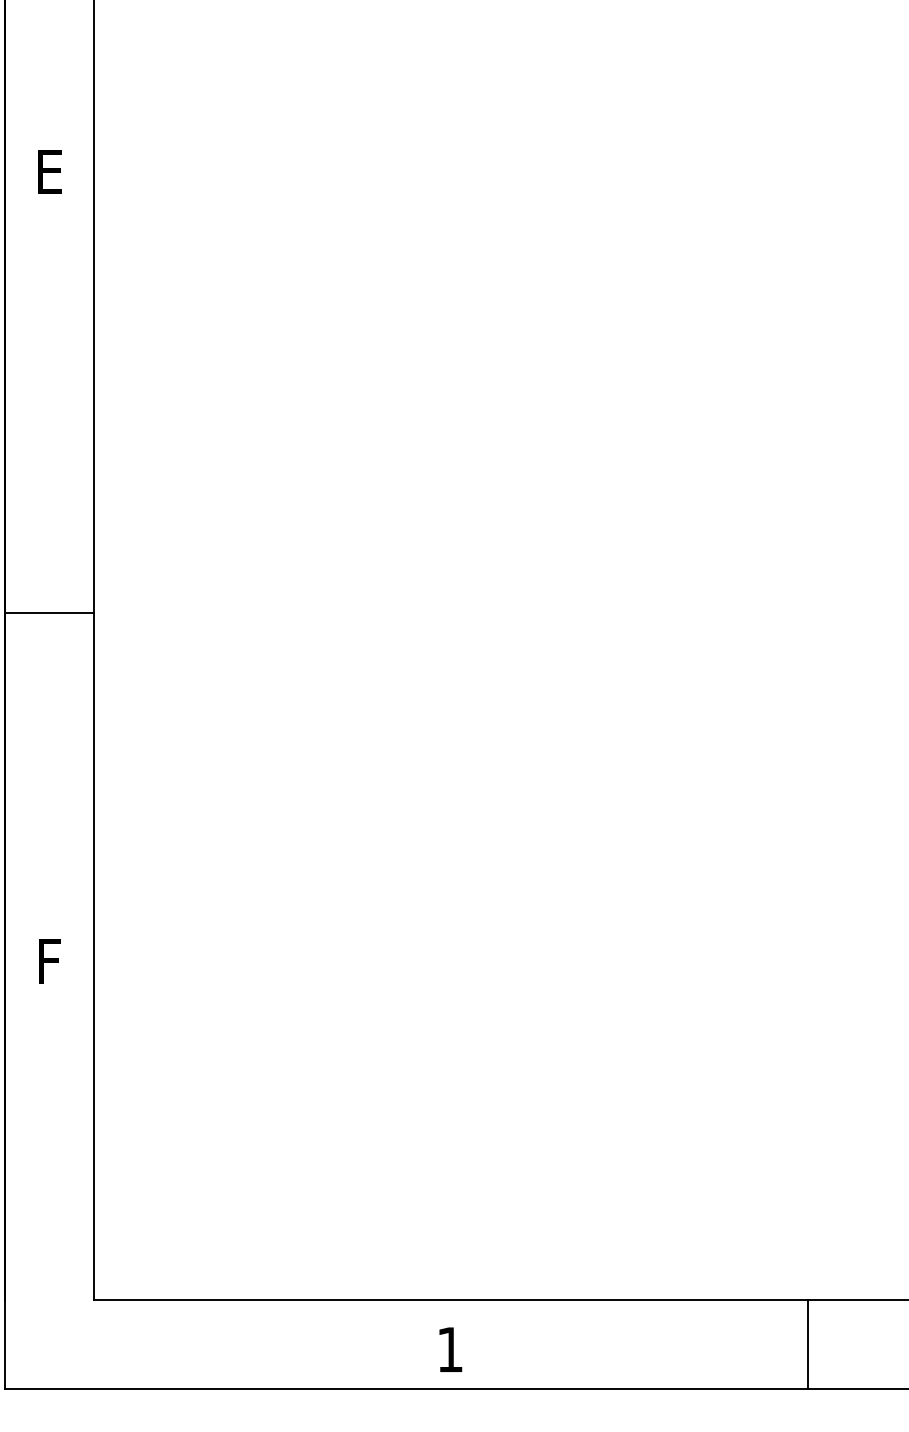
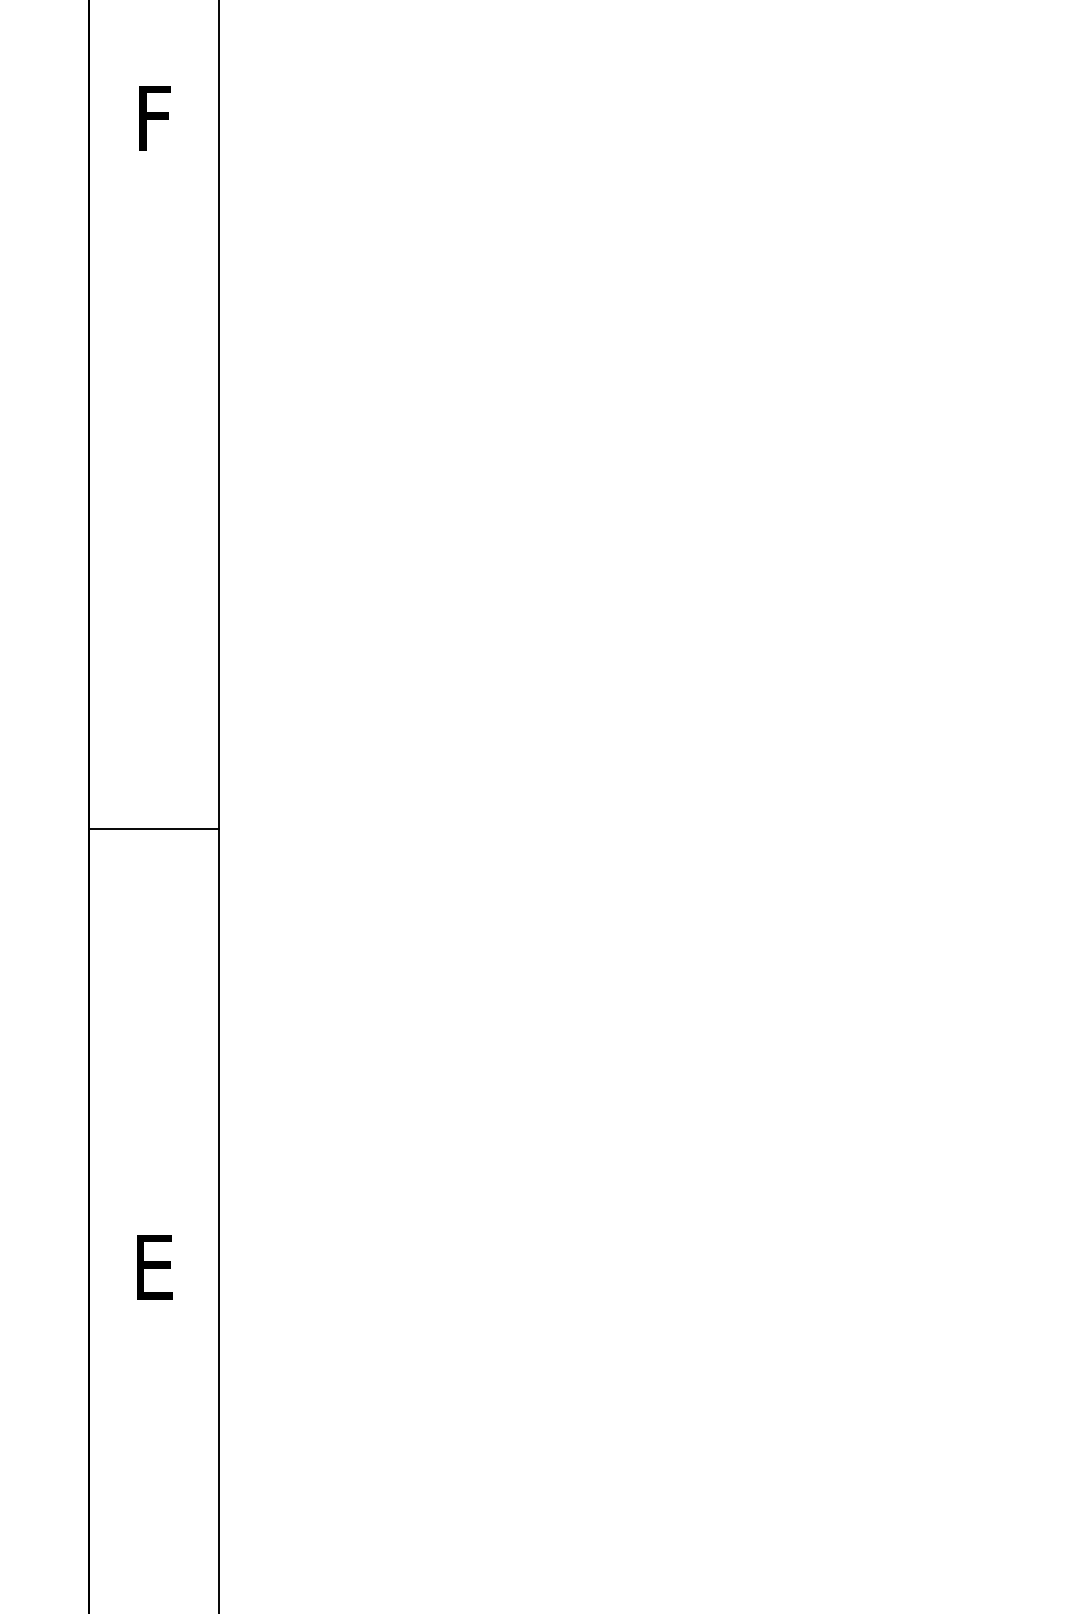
text: (49, 171) -> (154, 117), E -> F
line: (48, 613) -> (153, 829), moved
text: (49, 961) -> (154, 1267), F -> E

